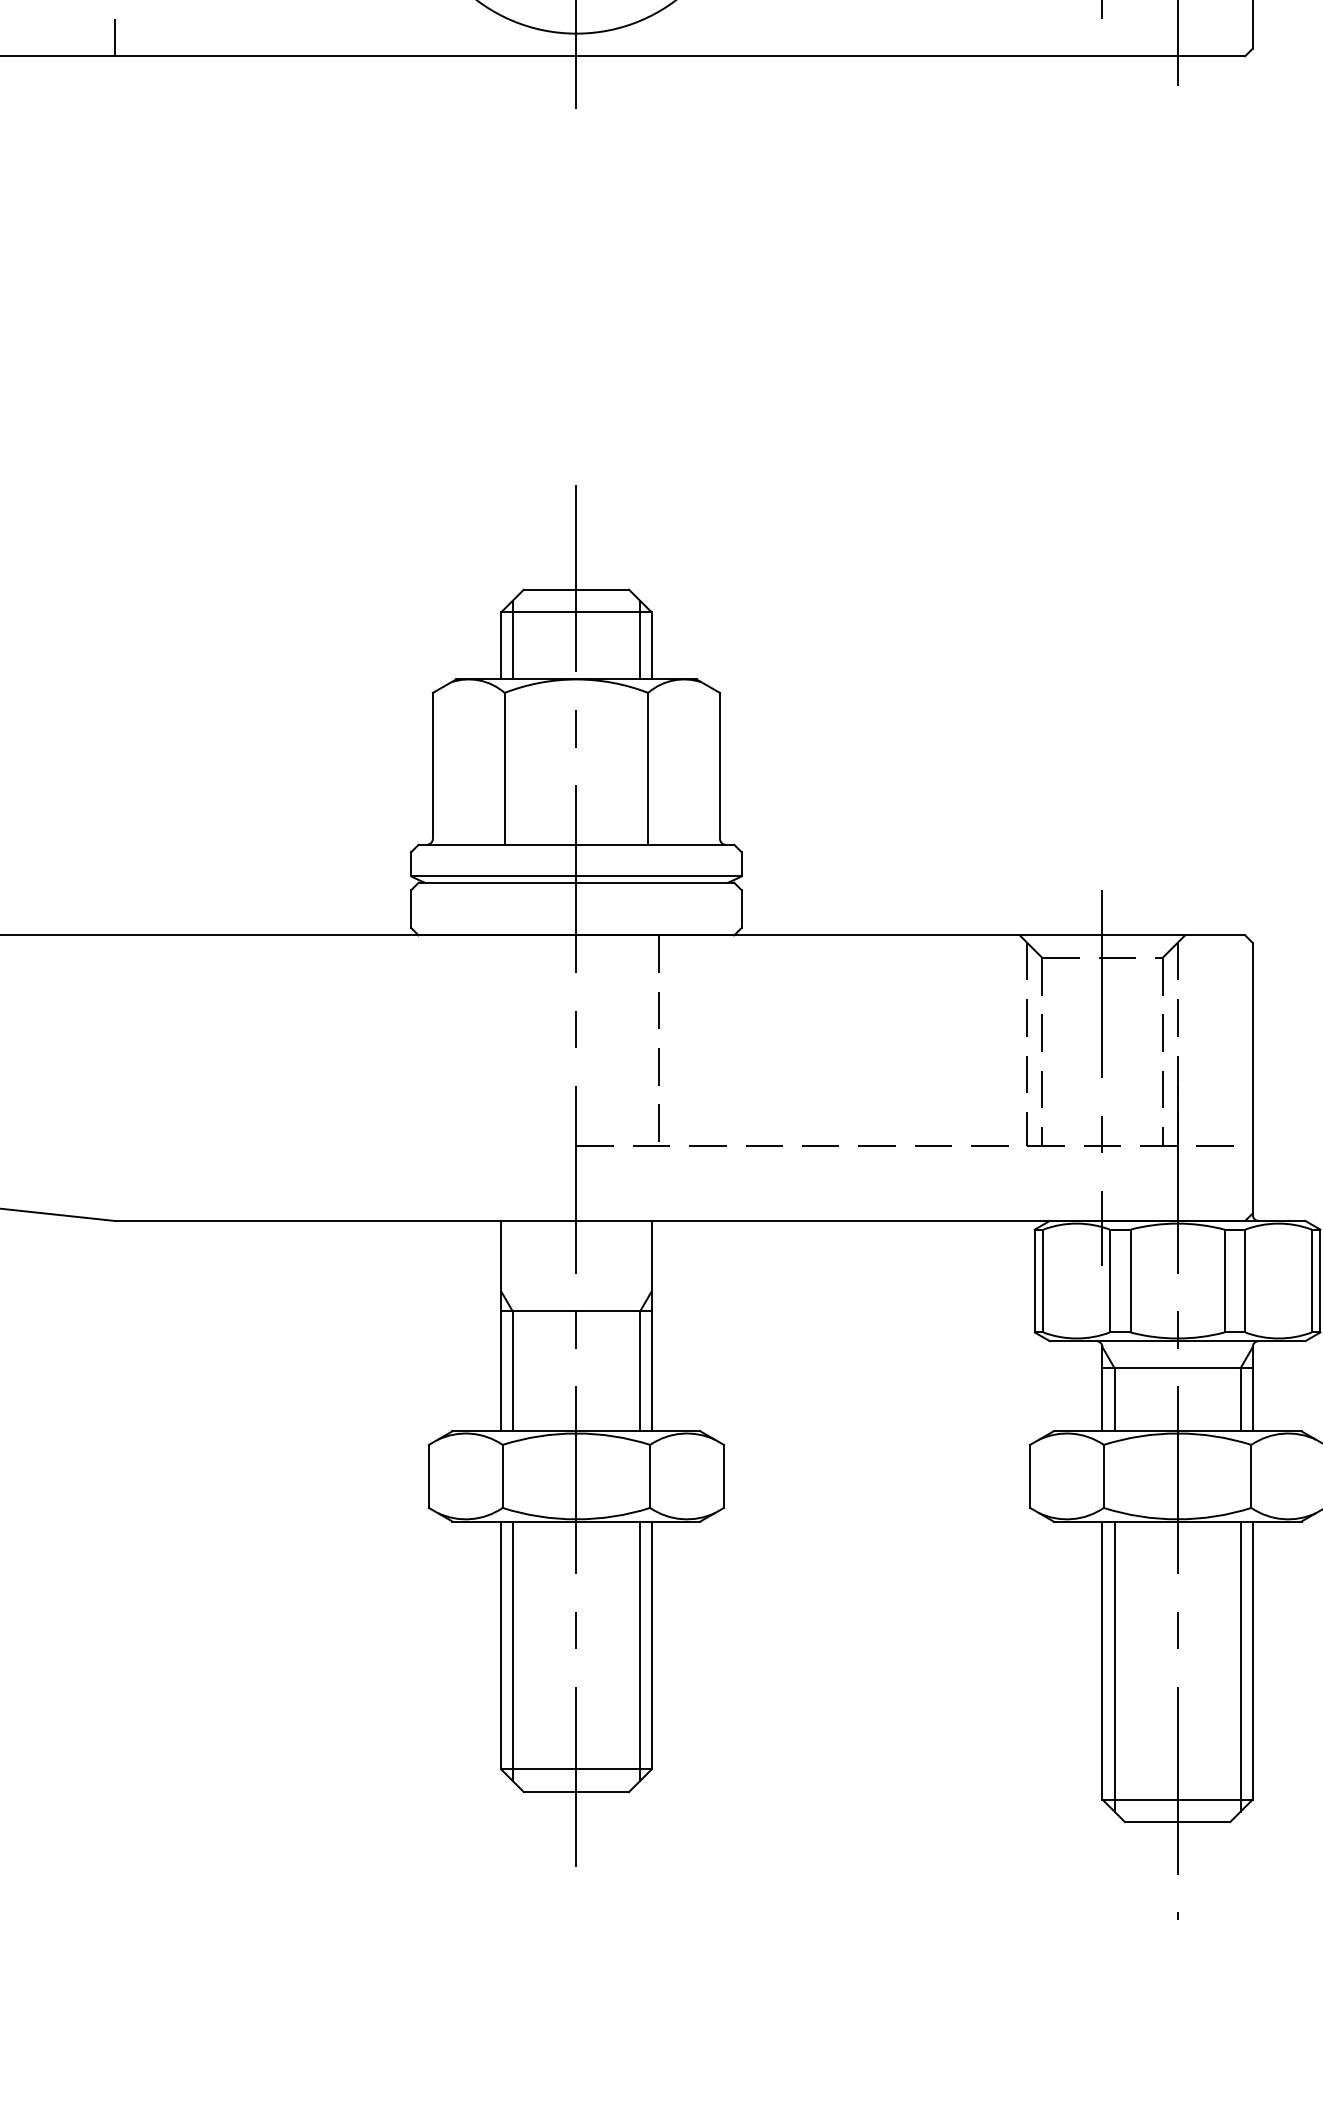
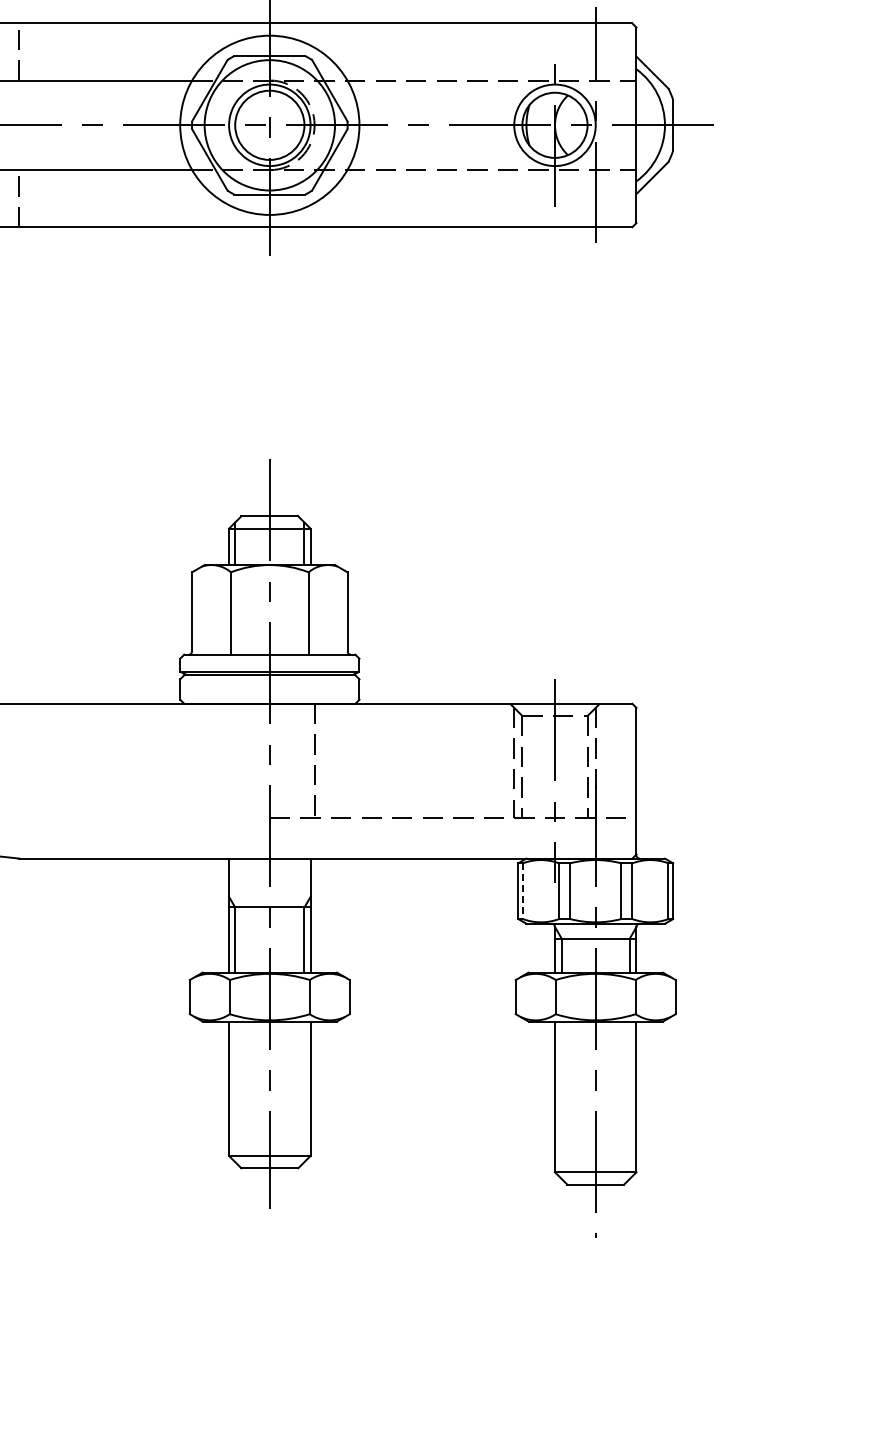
line: (1044, 1281) -> (523, 891), solid -> dashed
line: (513, 1650) -> (235, 1091), removed
line: (640, 1650) -> (304, 1091), removed
line: (1114, 1665) -> (561, 1099), removed
line: (1239, 1665) -> (629, 1099), removed

